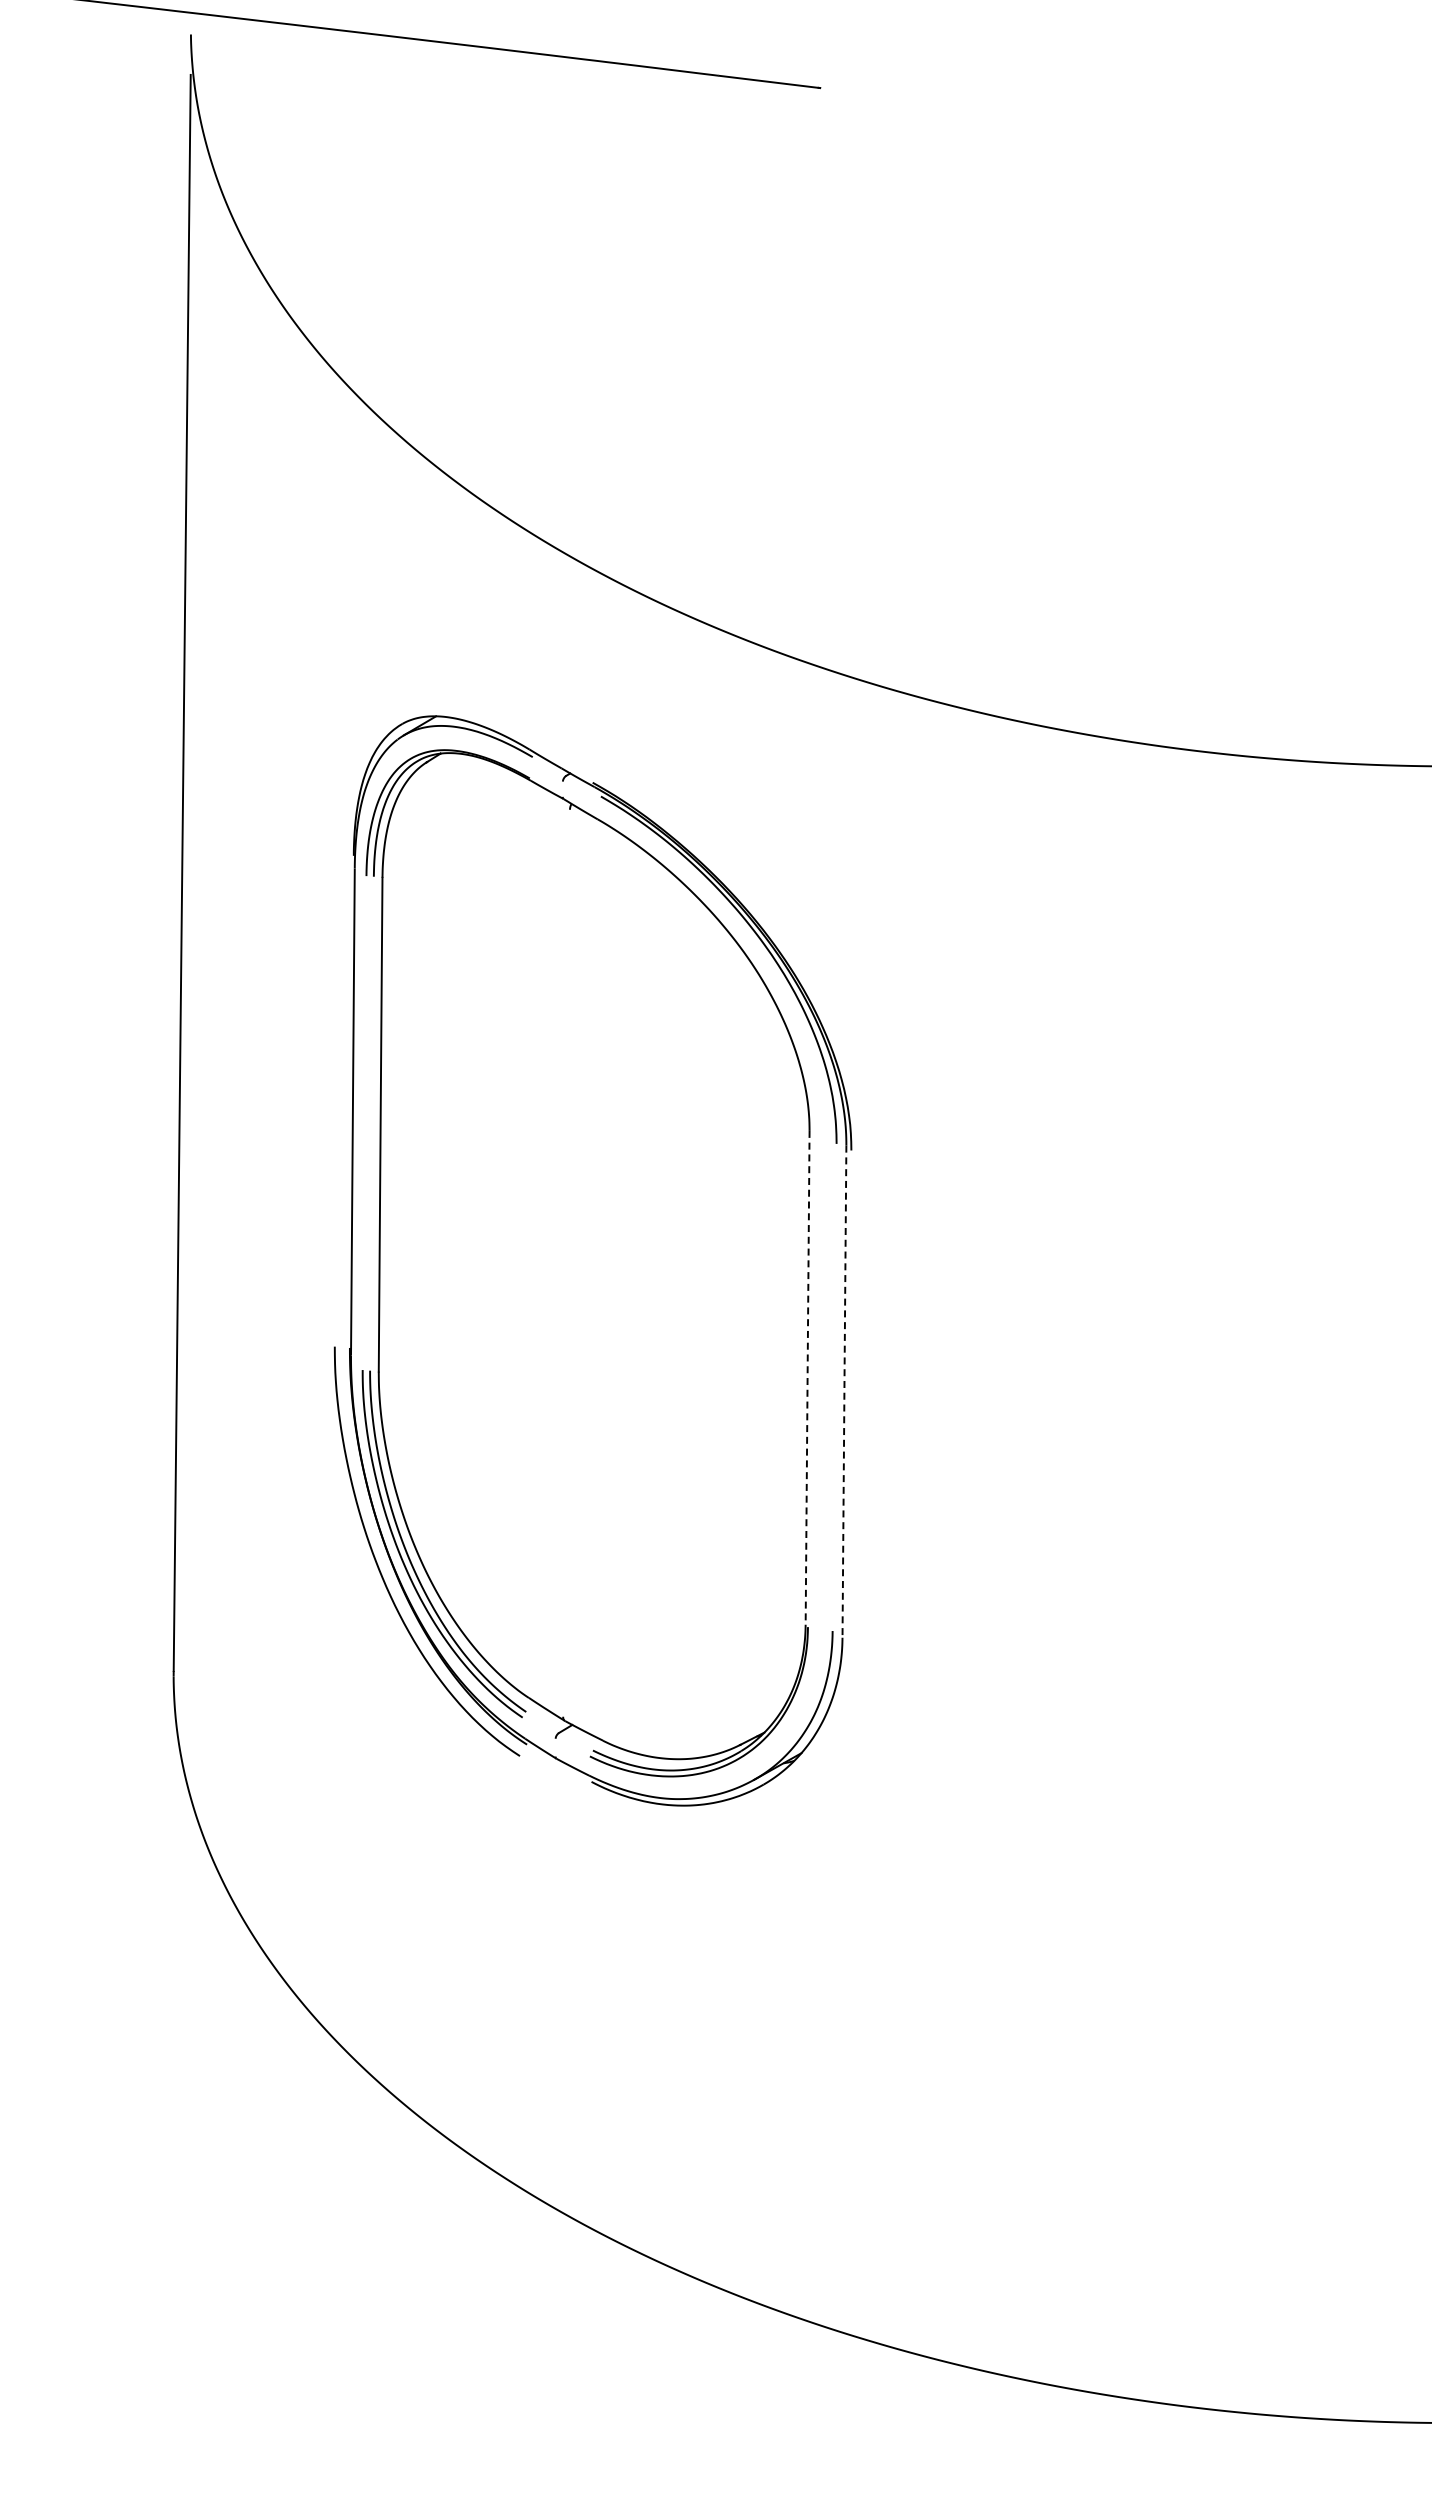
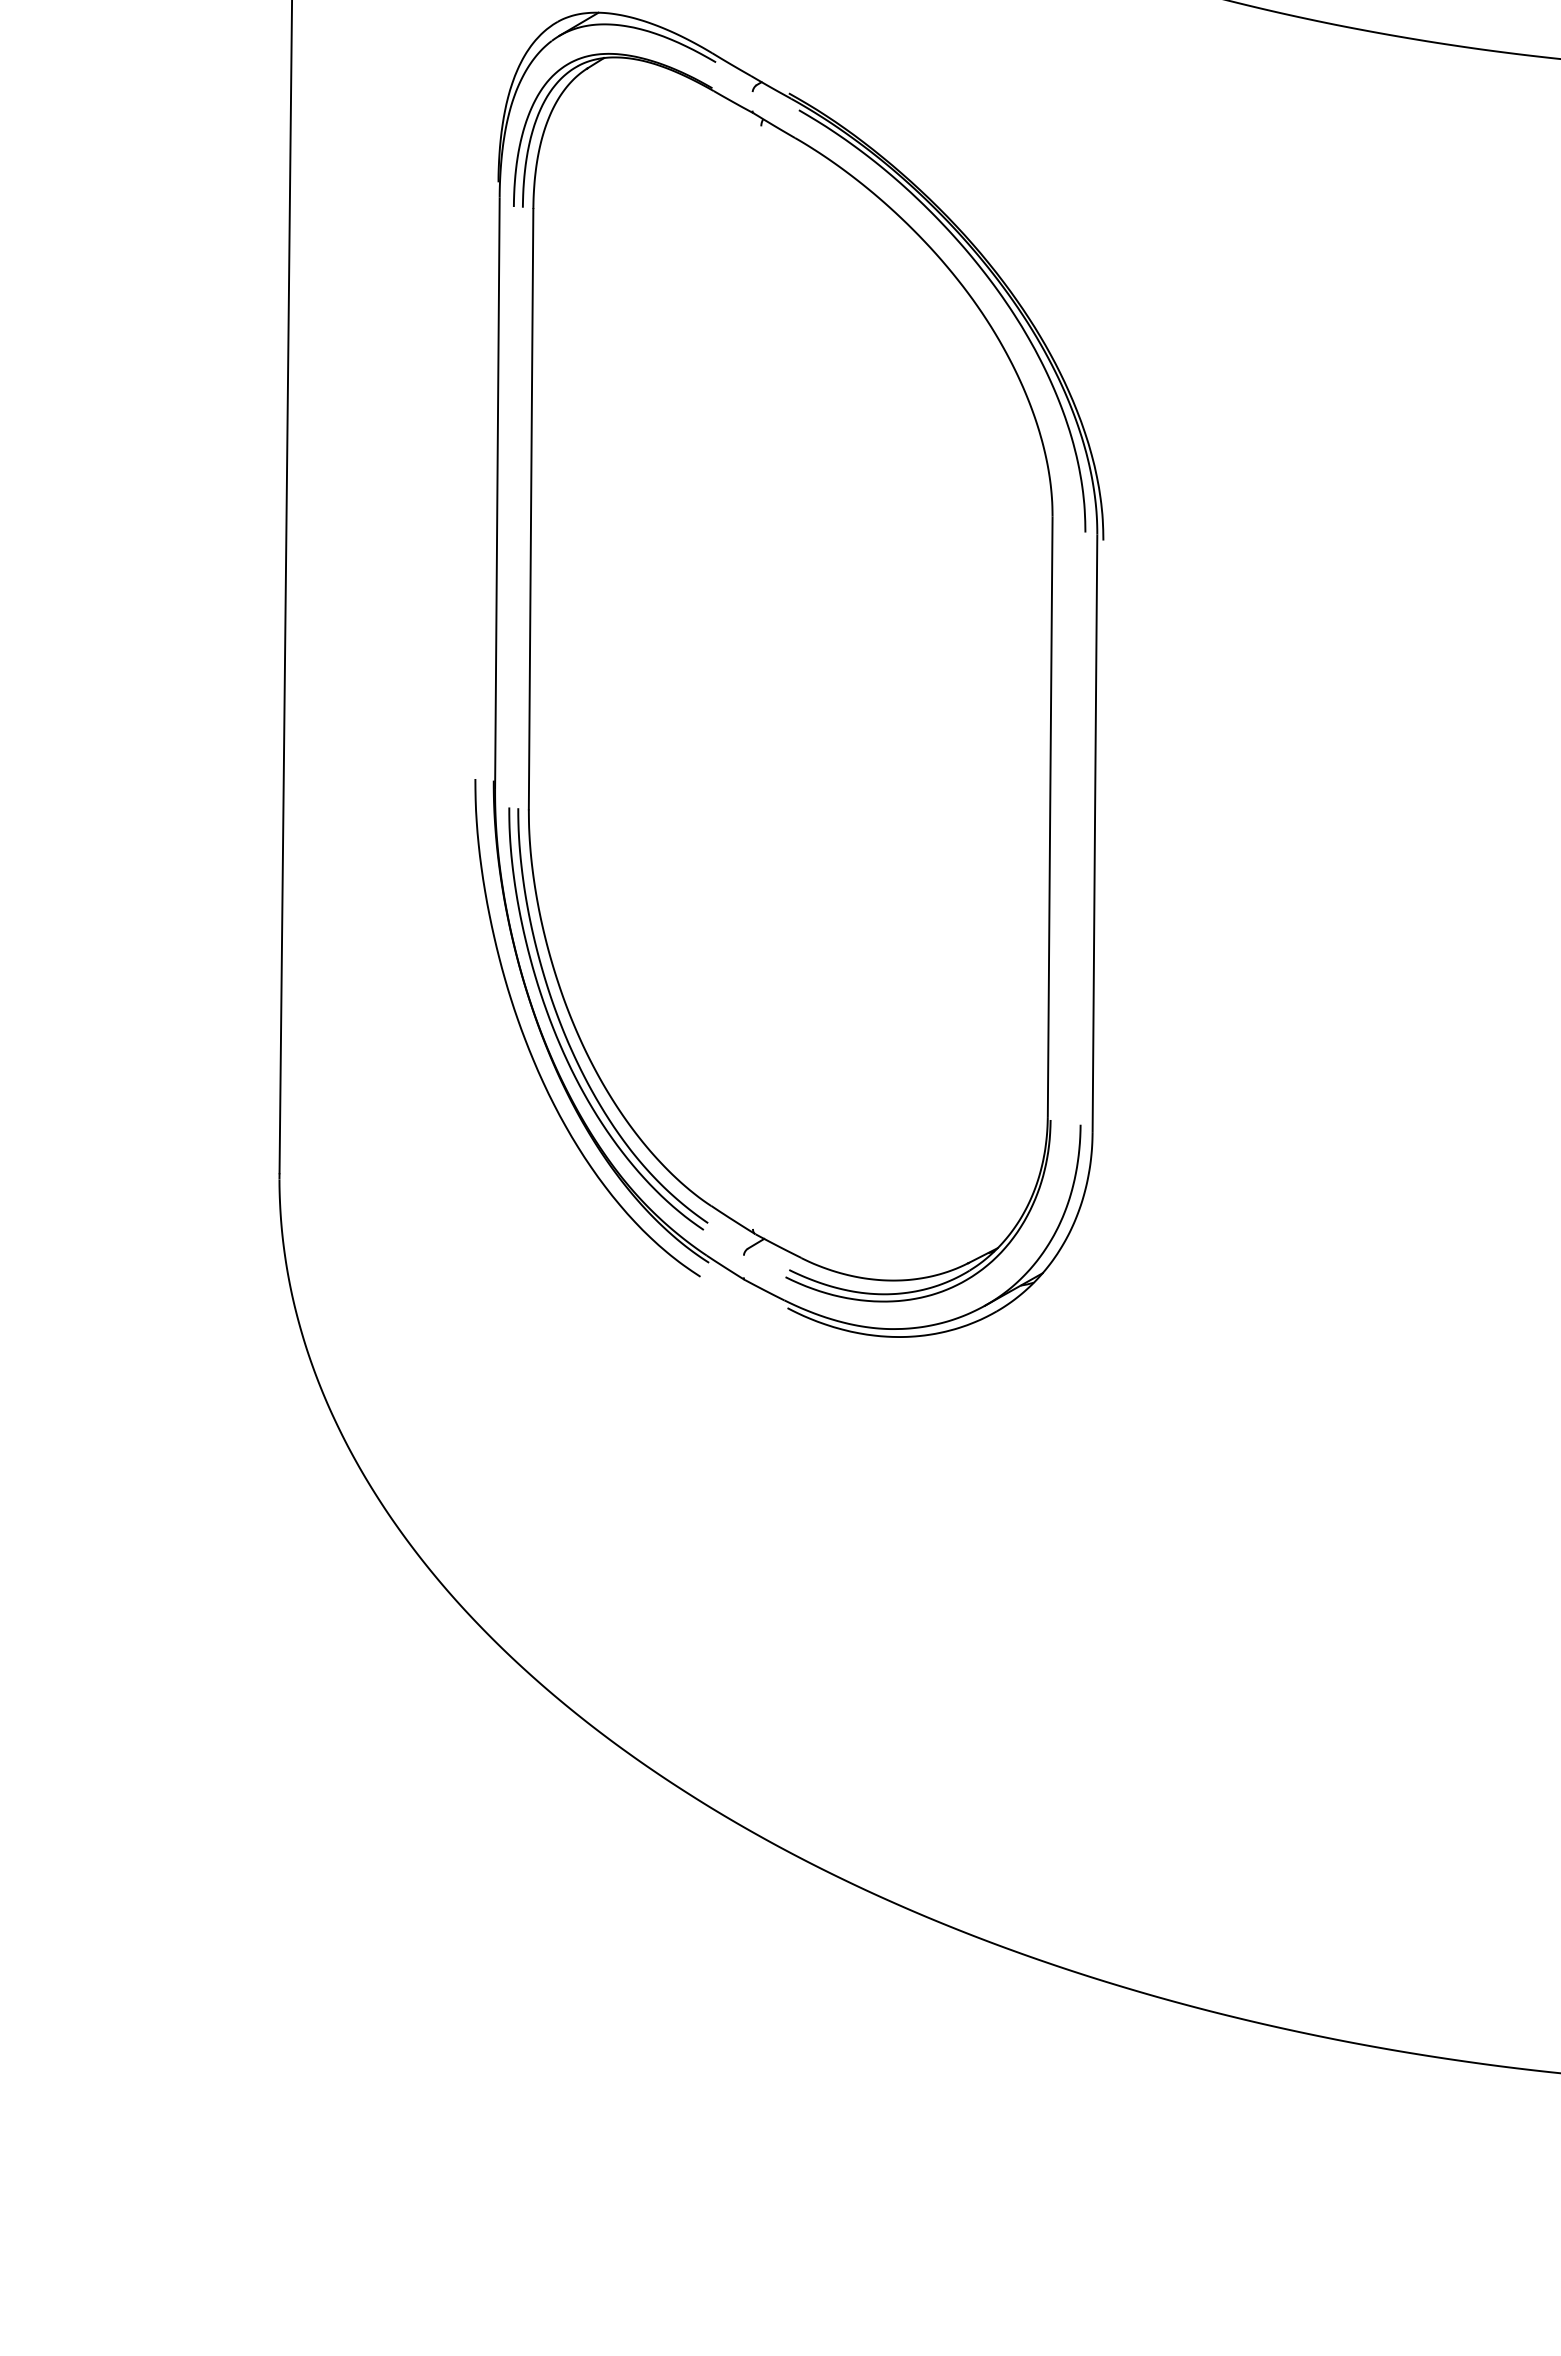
line: (807, 1376) -> (1050, 815), dashed -> solid
line: (844, 1391) -> (1095, 833), dashed -> solid

